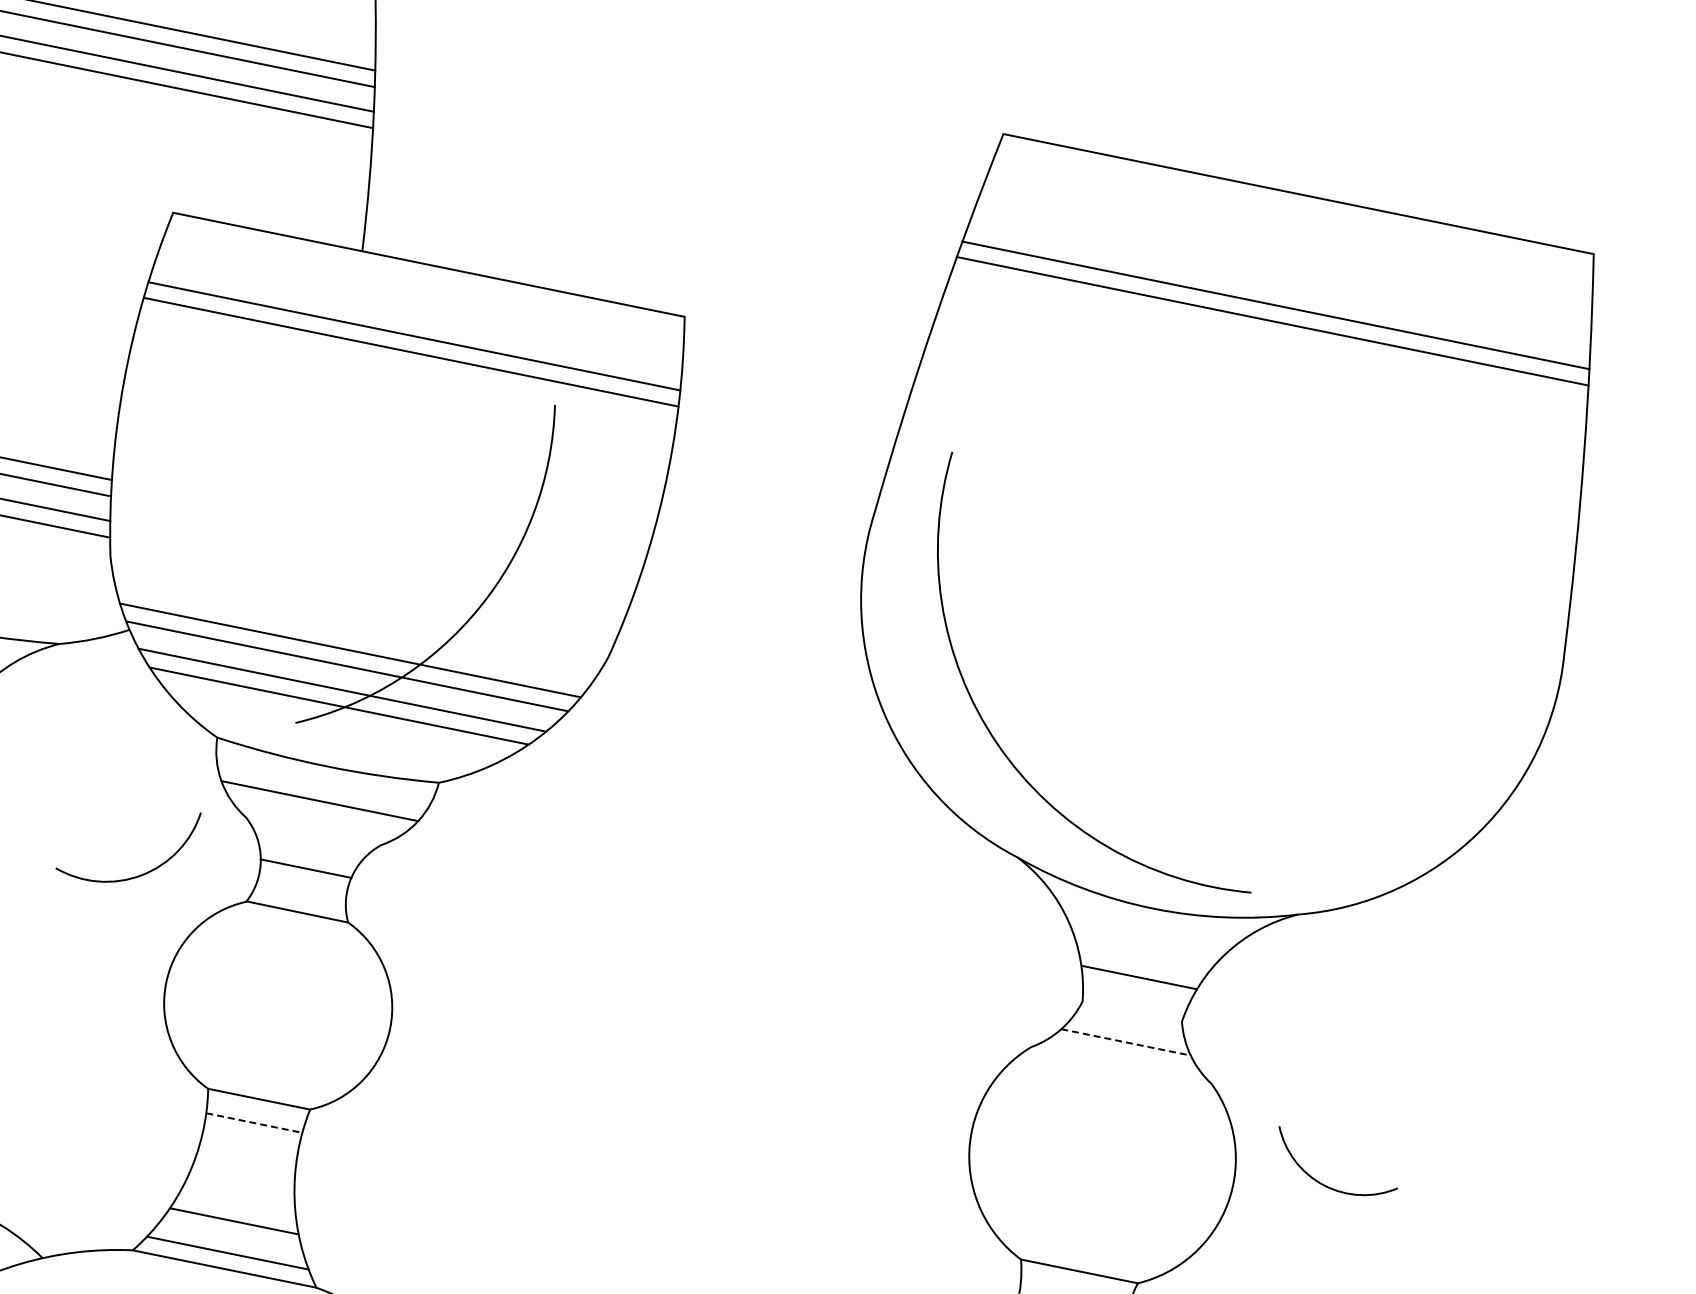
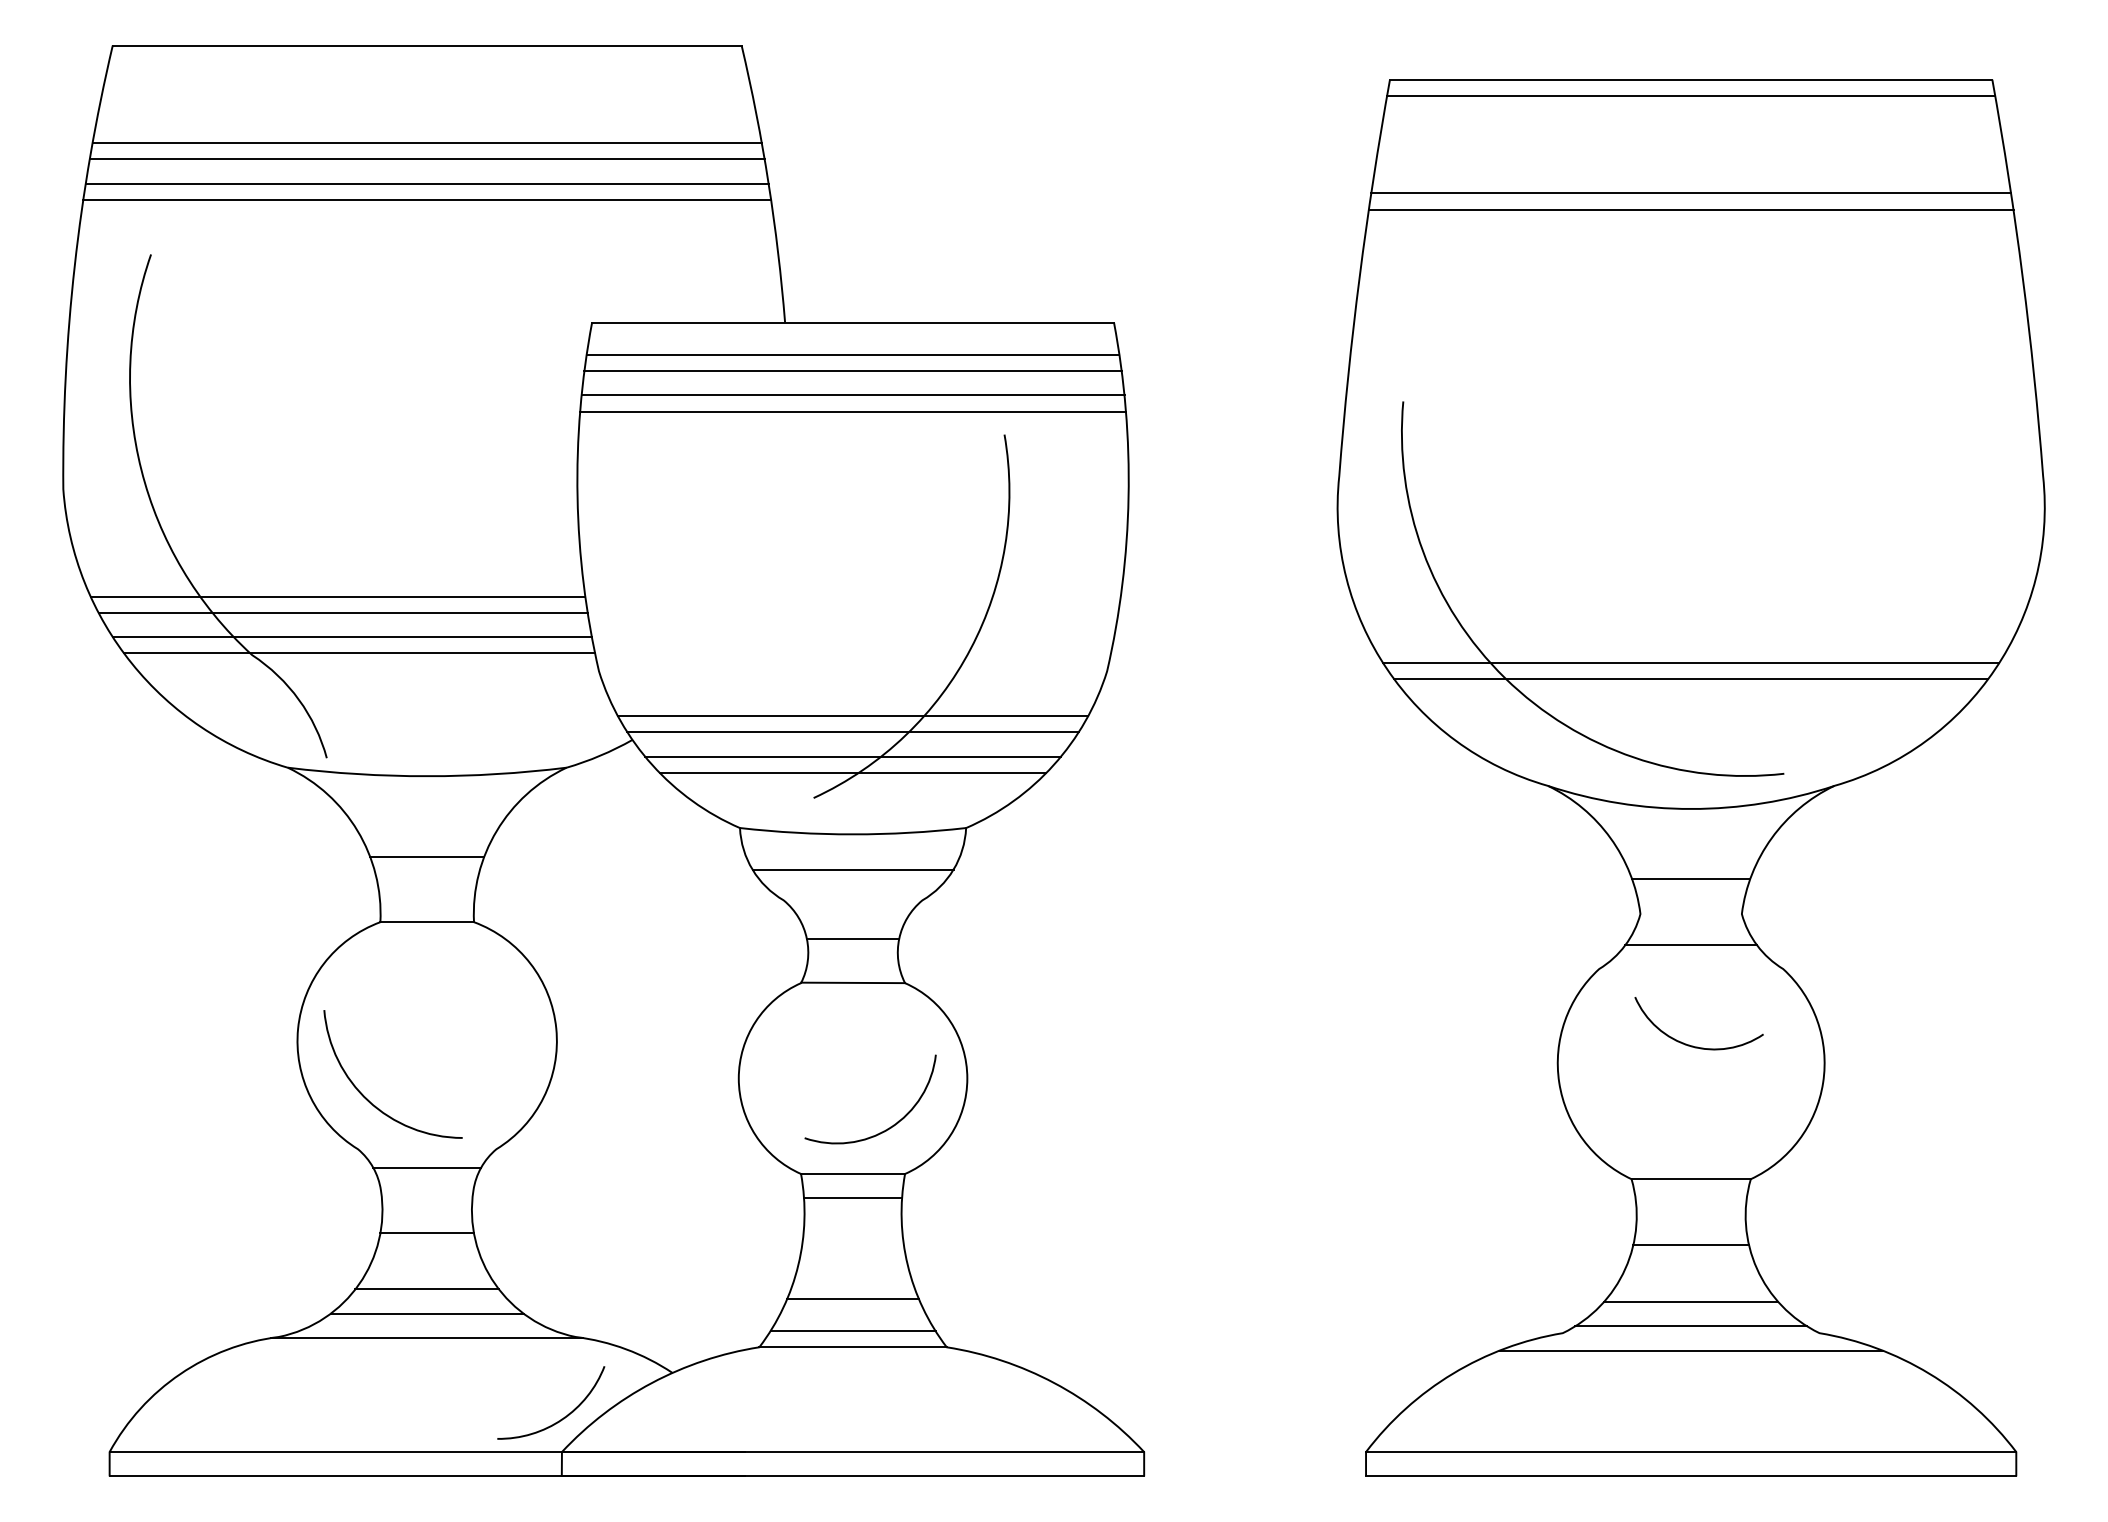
line: (1295, 210) -> (1691, 96), added
line: (422, 296) -> (852, 354), added
line: (418, 312) -> (852, 371), added
line: (1181, 764) -> (1690, 662), added
line: (1179, 781) -> (1691, 679), added
arc: (136, 875) -> (885, 1129), moved
line: (1126, 1042) -> (1691, 945), dashed -> solid
line: (254, 1123) -> (853, 1198), dashed -> solid
arc: (1326, 1185) -> (1693, 1045), moved

